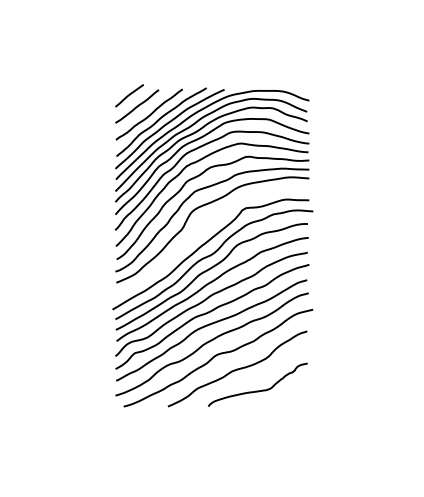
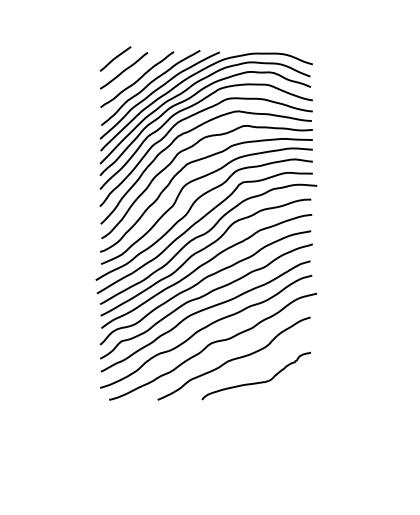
curve: (197, 234) -> (190, 211), added

